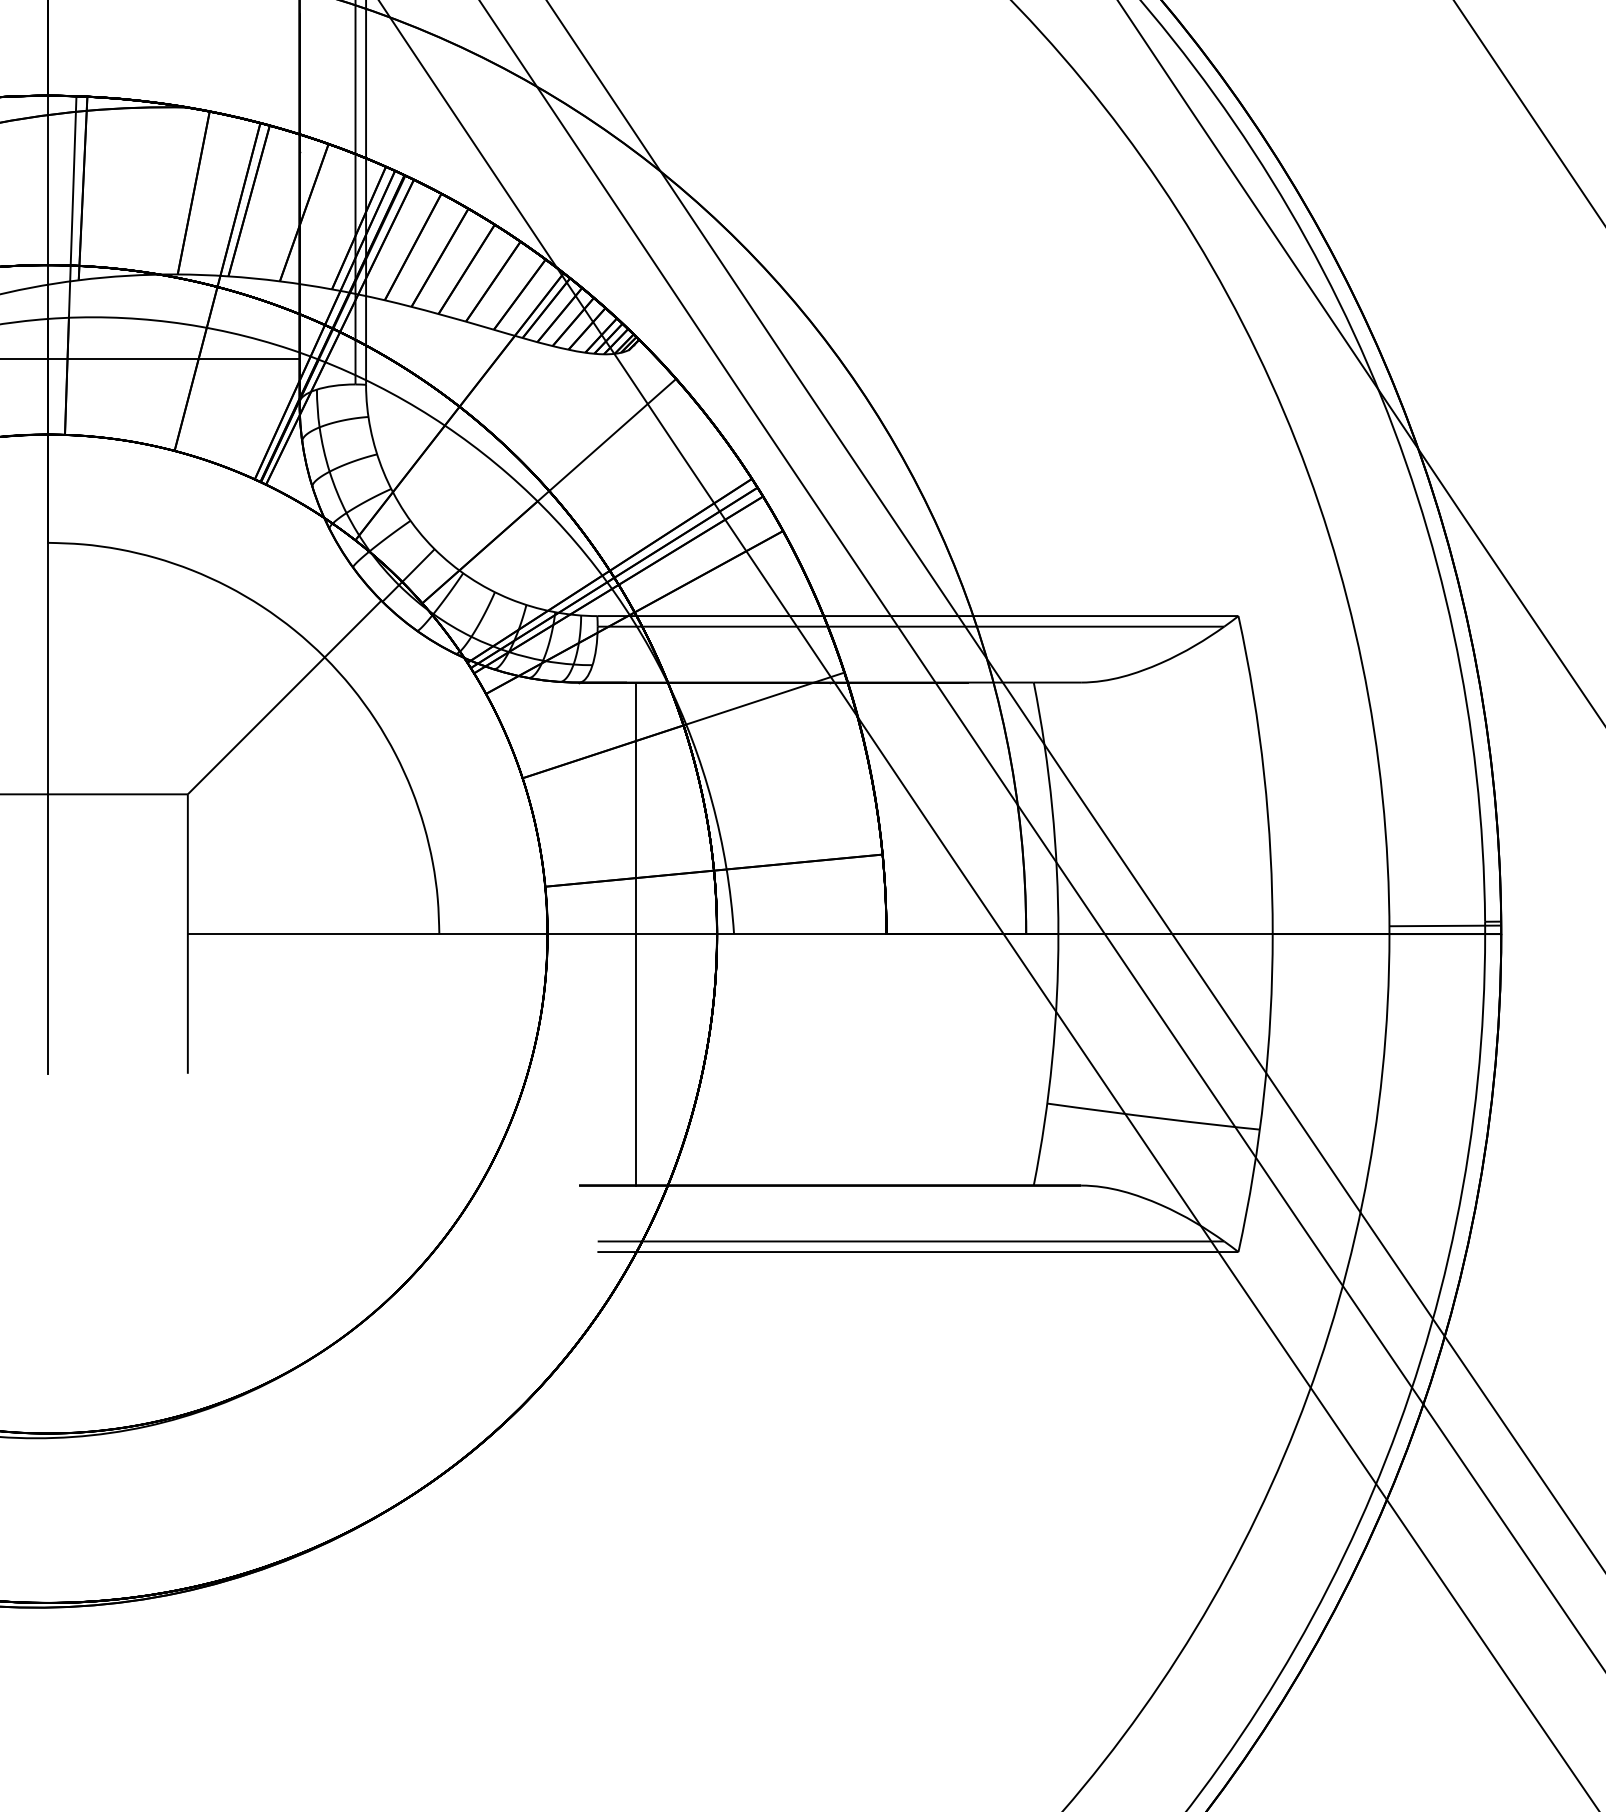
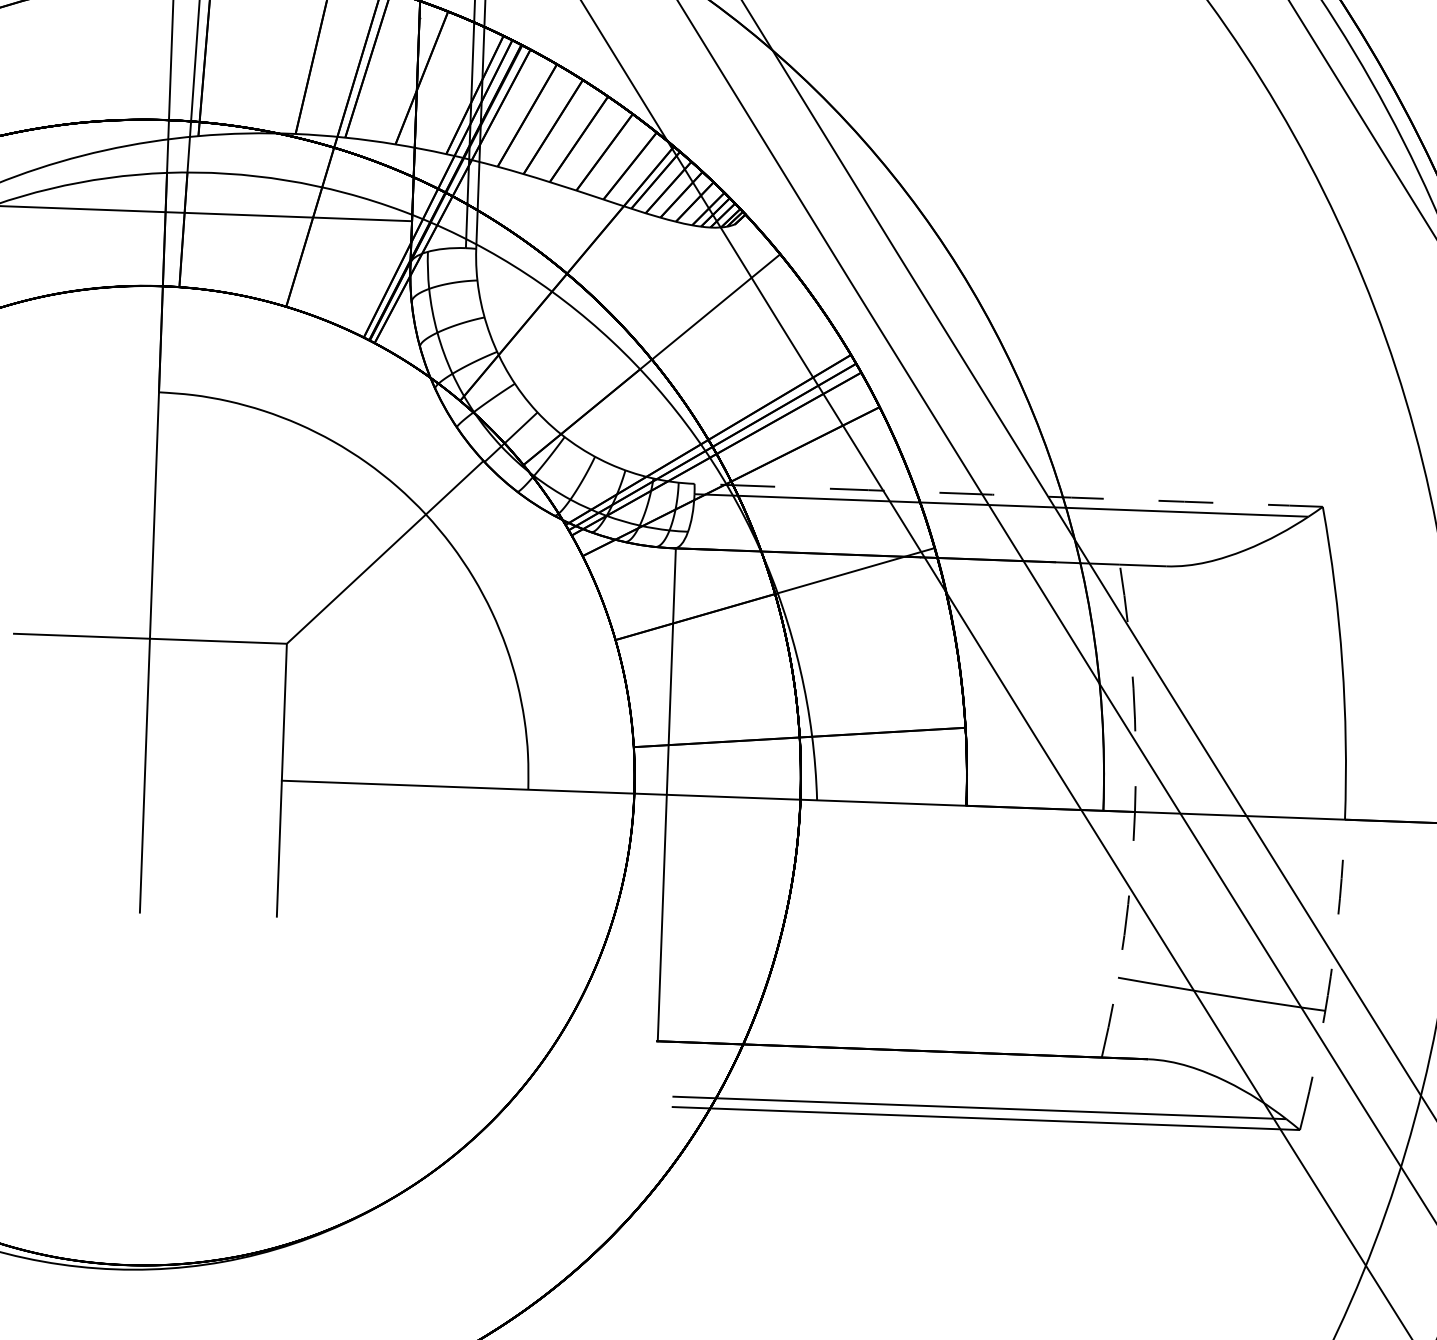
arc: (917, 616) -> (1008, 495), solid -> dashed
line: (635, 933) -> (666, 794), moved
arc: (1058, 934) -> (1135, 812), solid -> dashed
arc: (1264, 1094) -> (1331, 976), solid -> dashed

